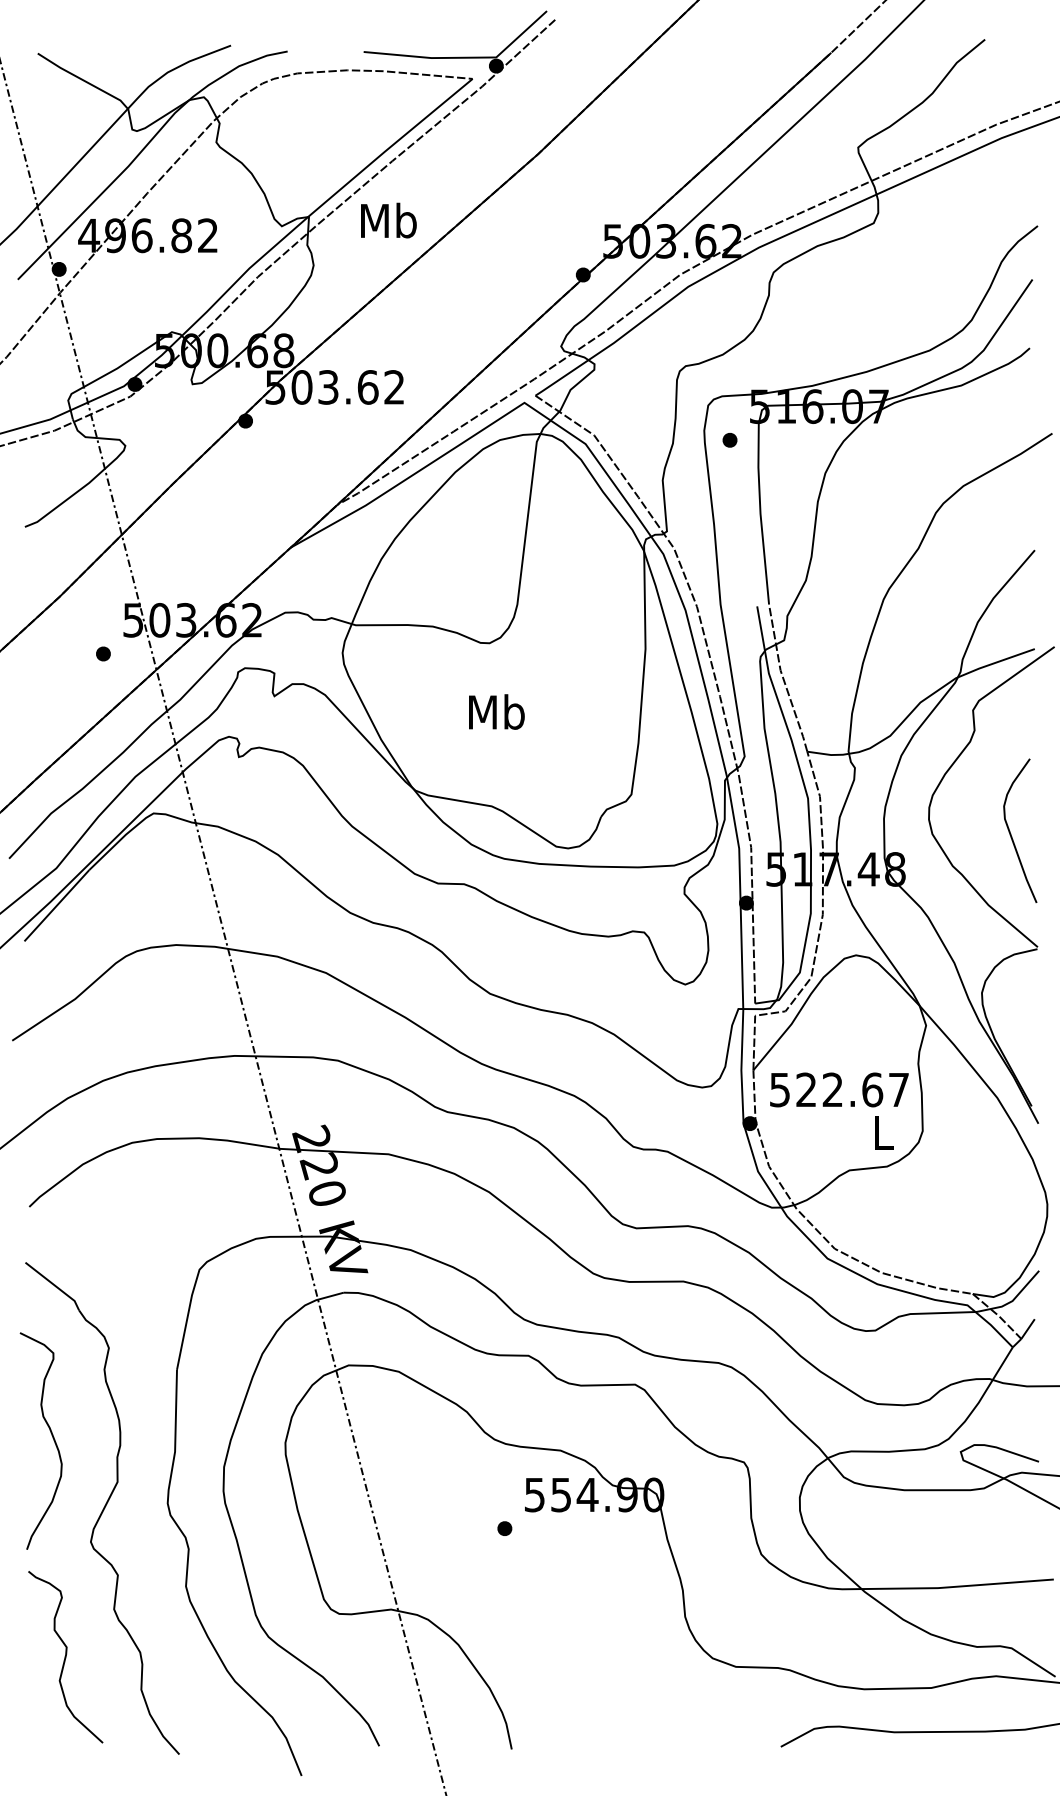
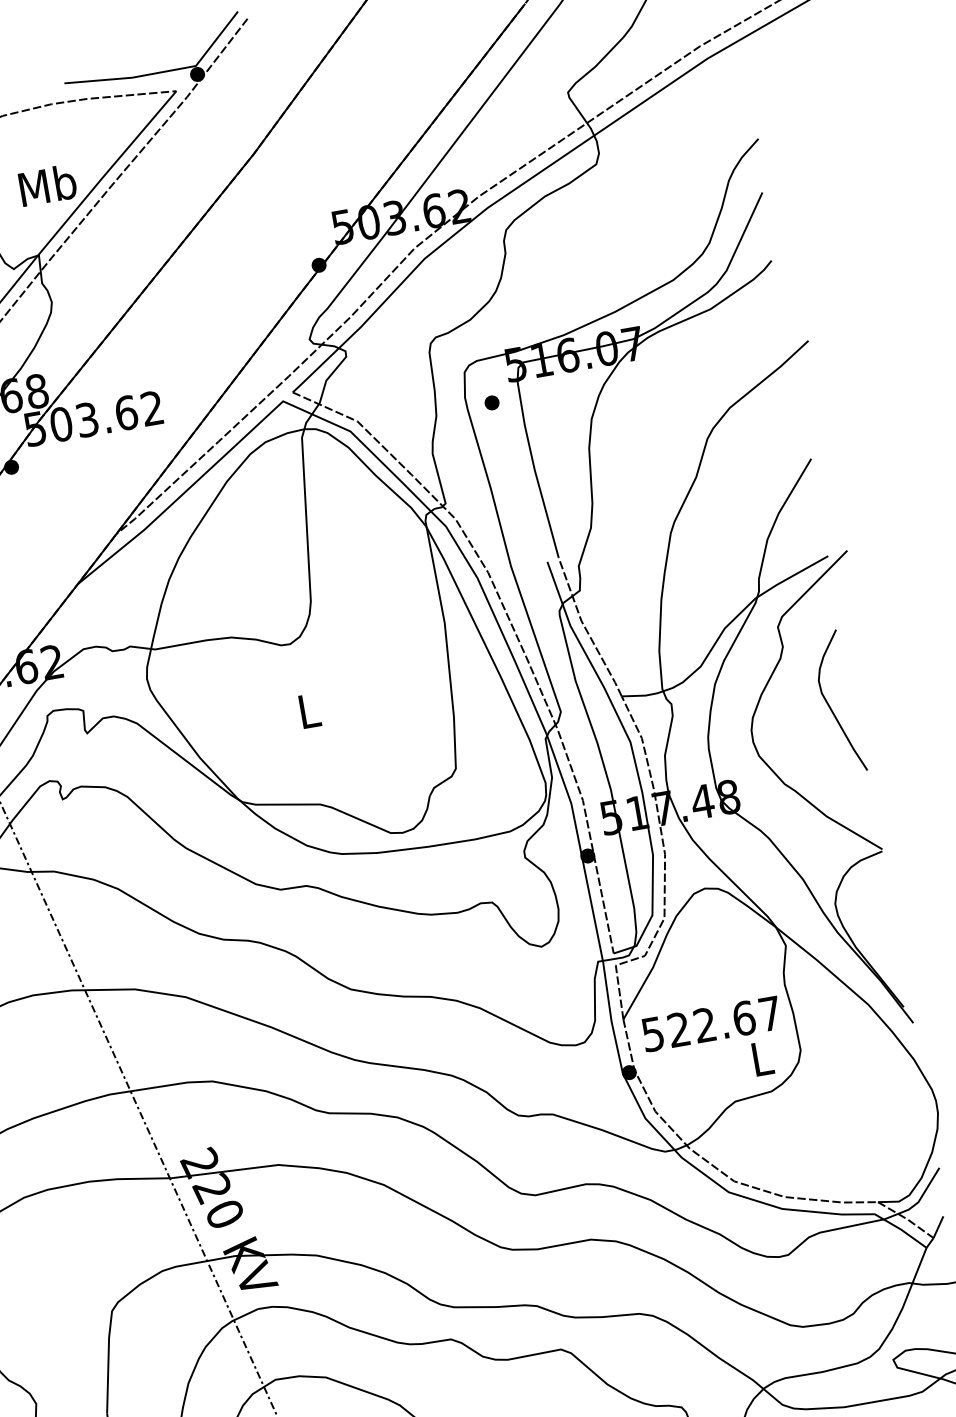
text: (388, 220) -> (47, 185), moved
text: (496, 711) -> (308, 710), Mb -> L
curve: (1011, 833) -> (830, 706), moved

